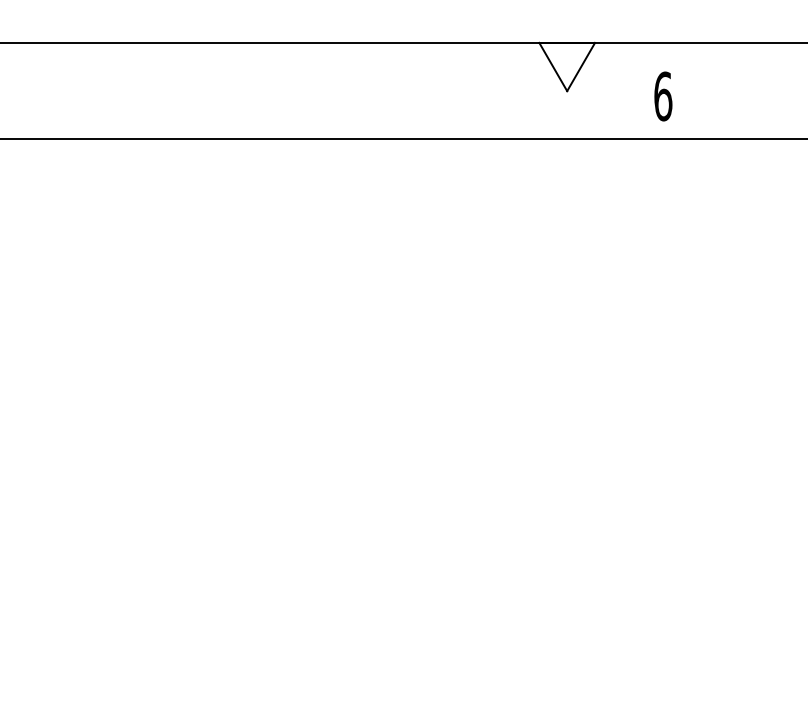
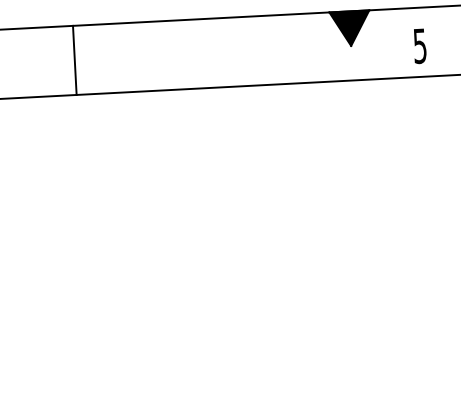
fill: (567, 66) -> (350, 28), added
line: (181, 90) -> (74, 59), added
text: (663, 96) -> (420, 46), 6 -> 5

